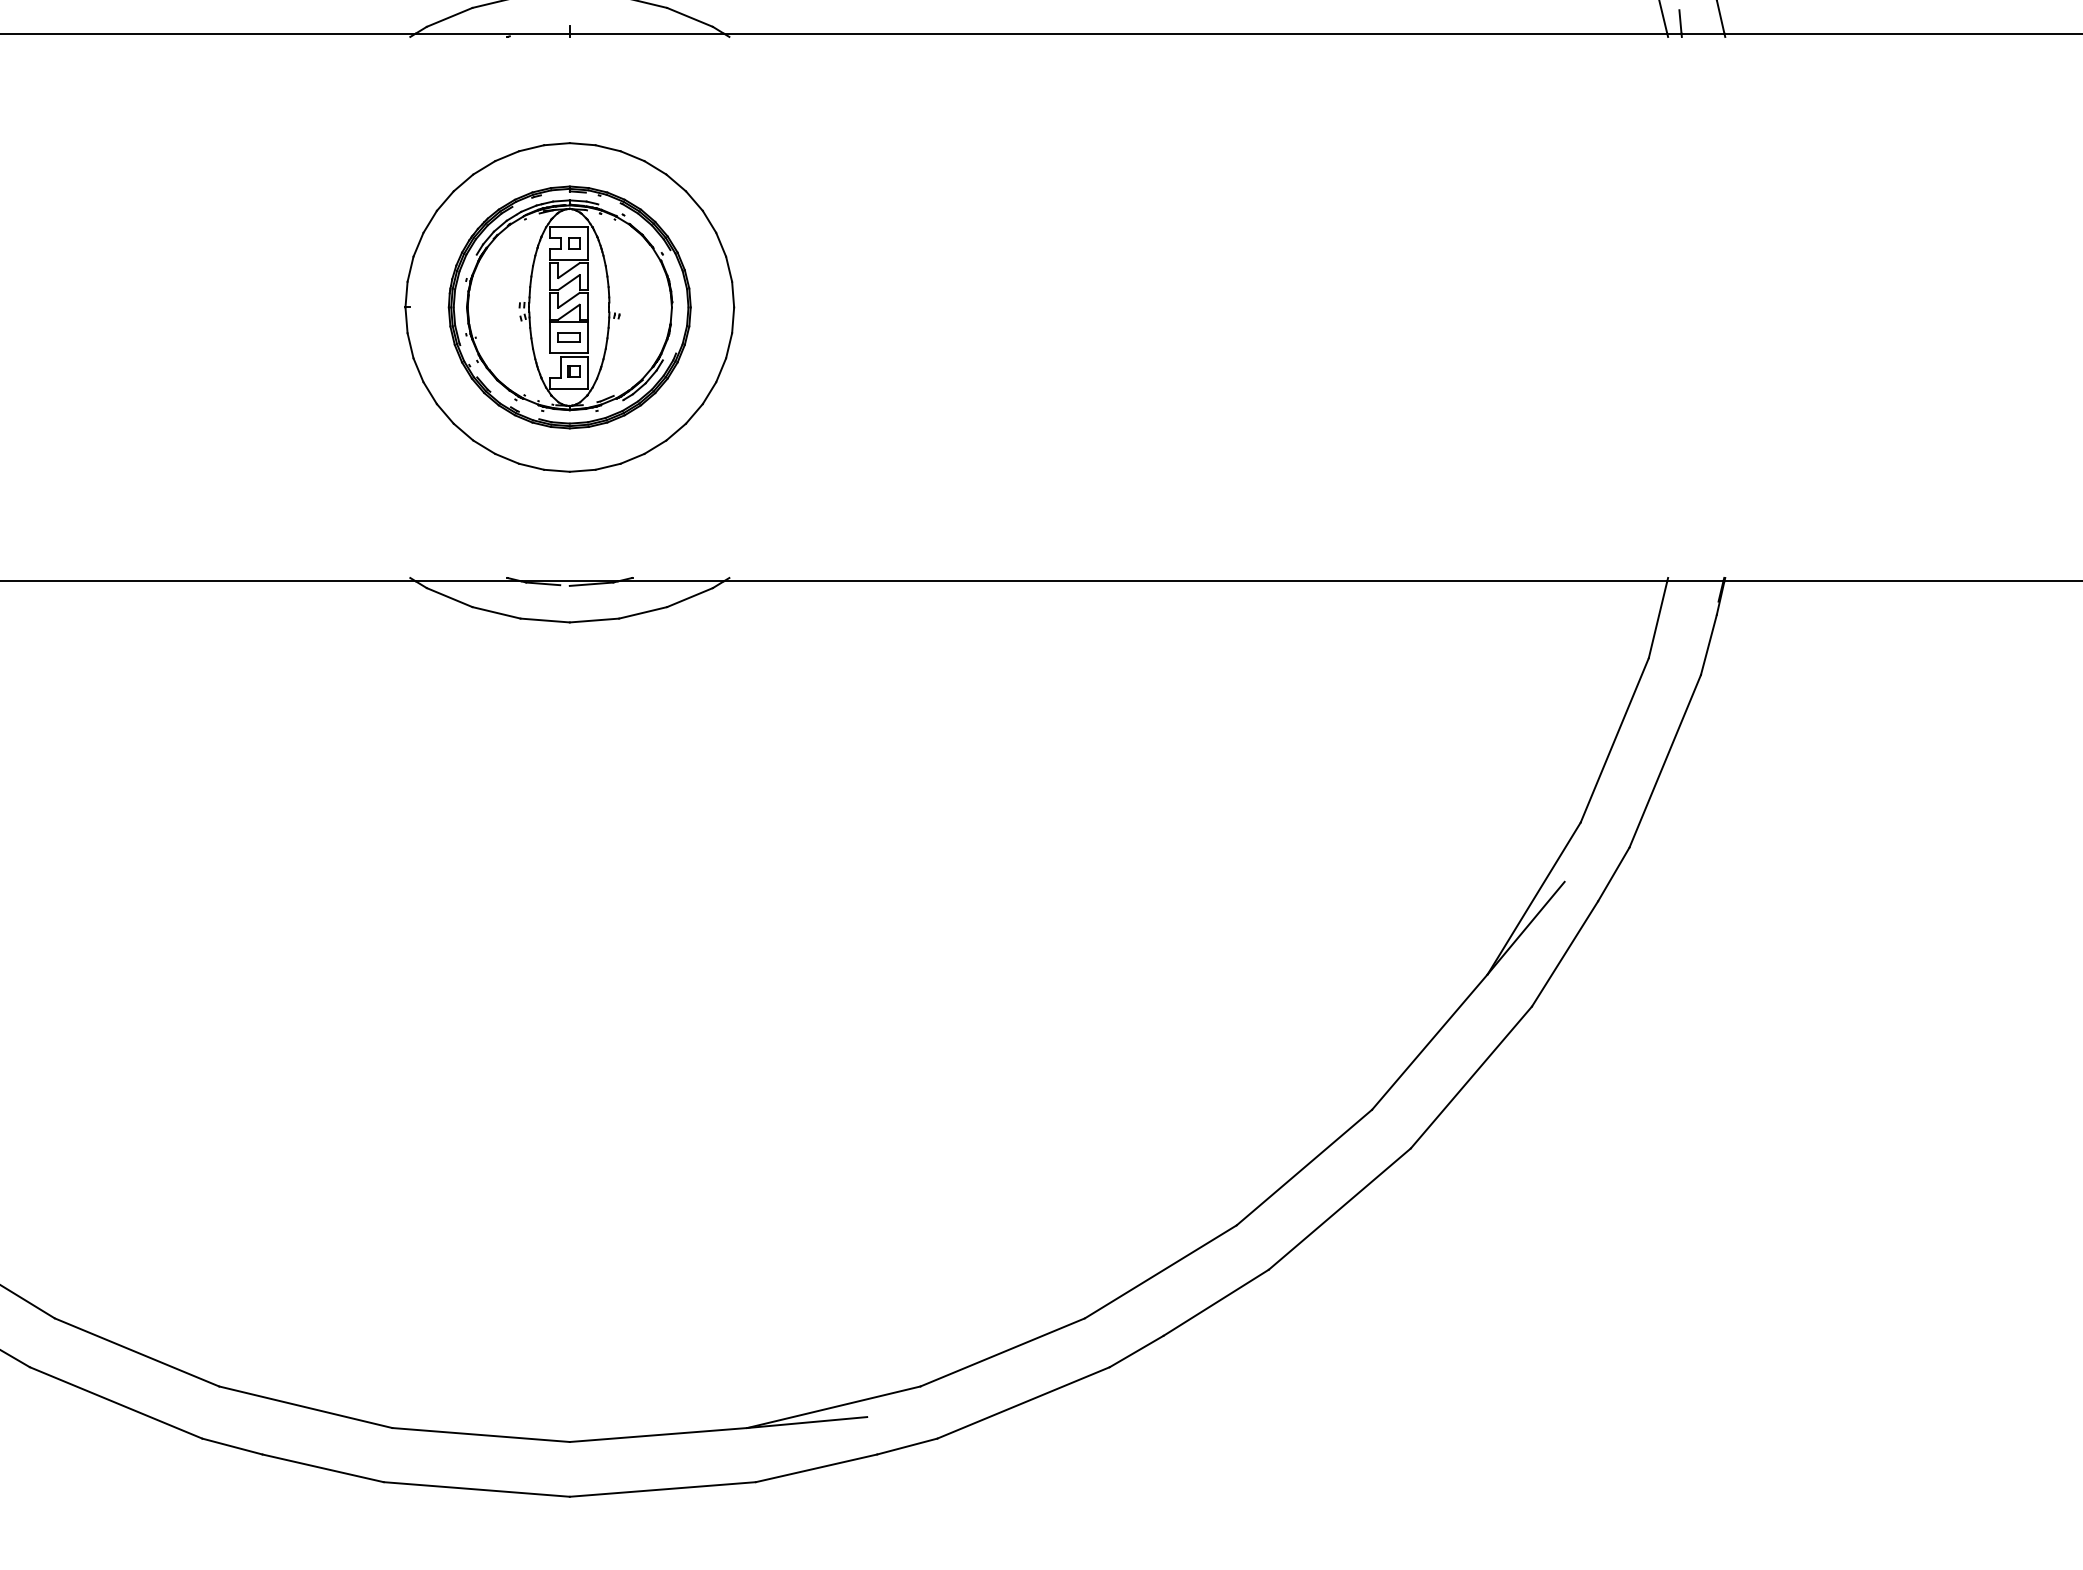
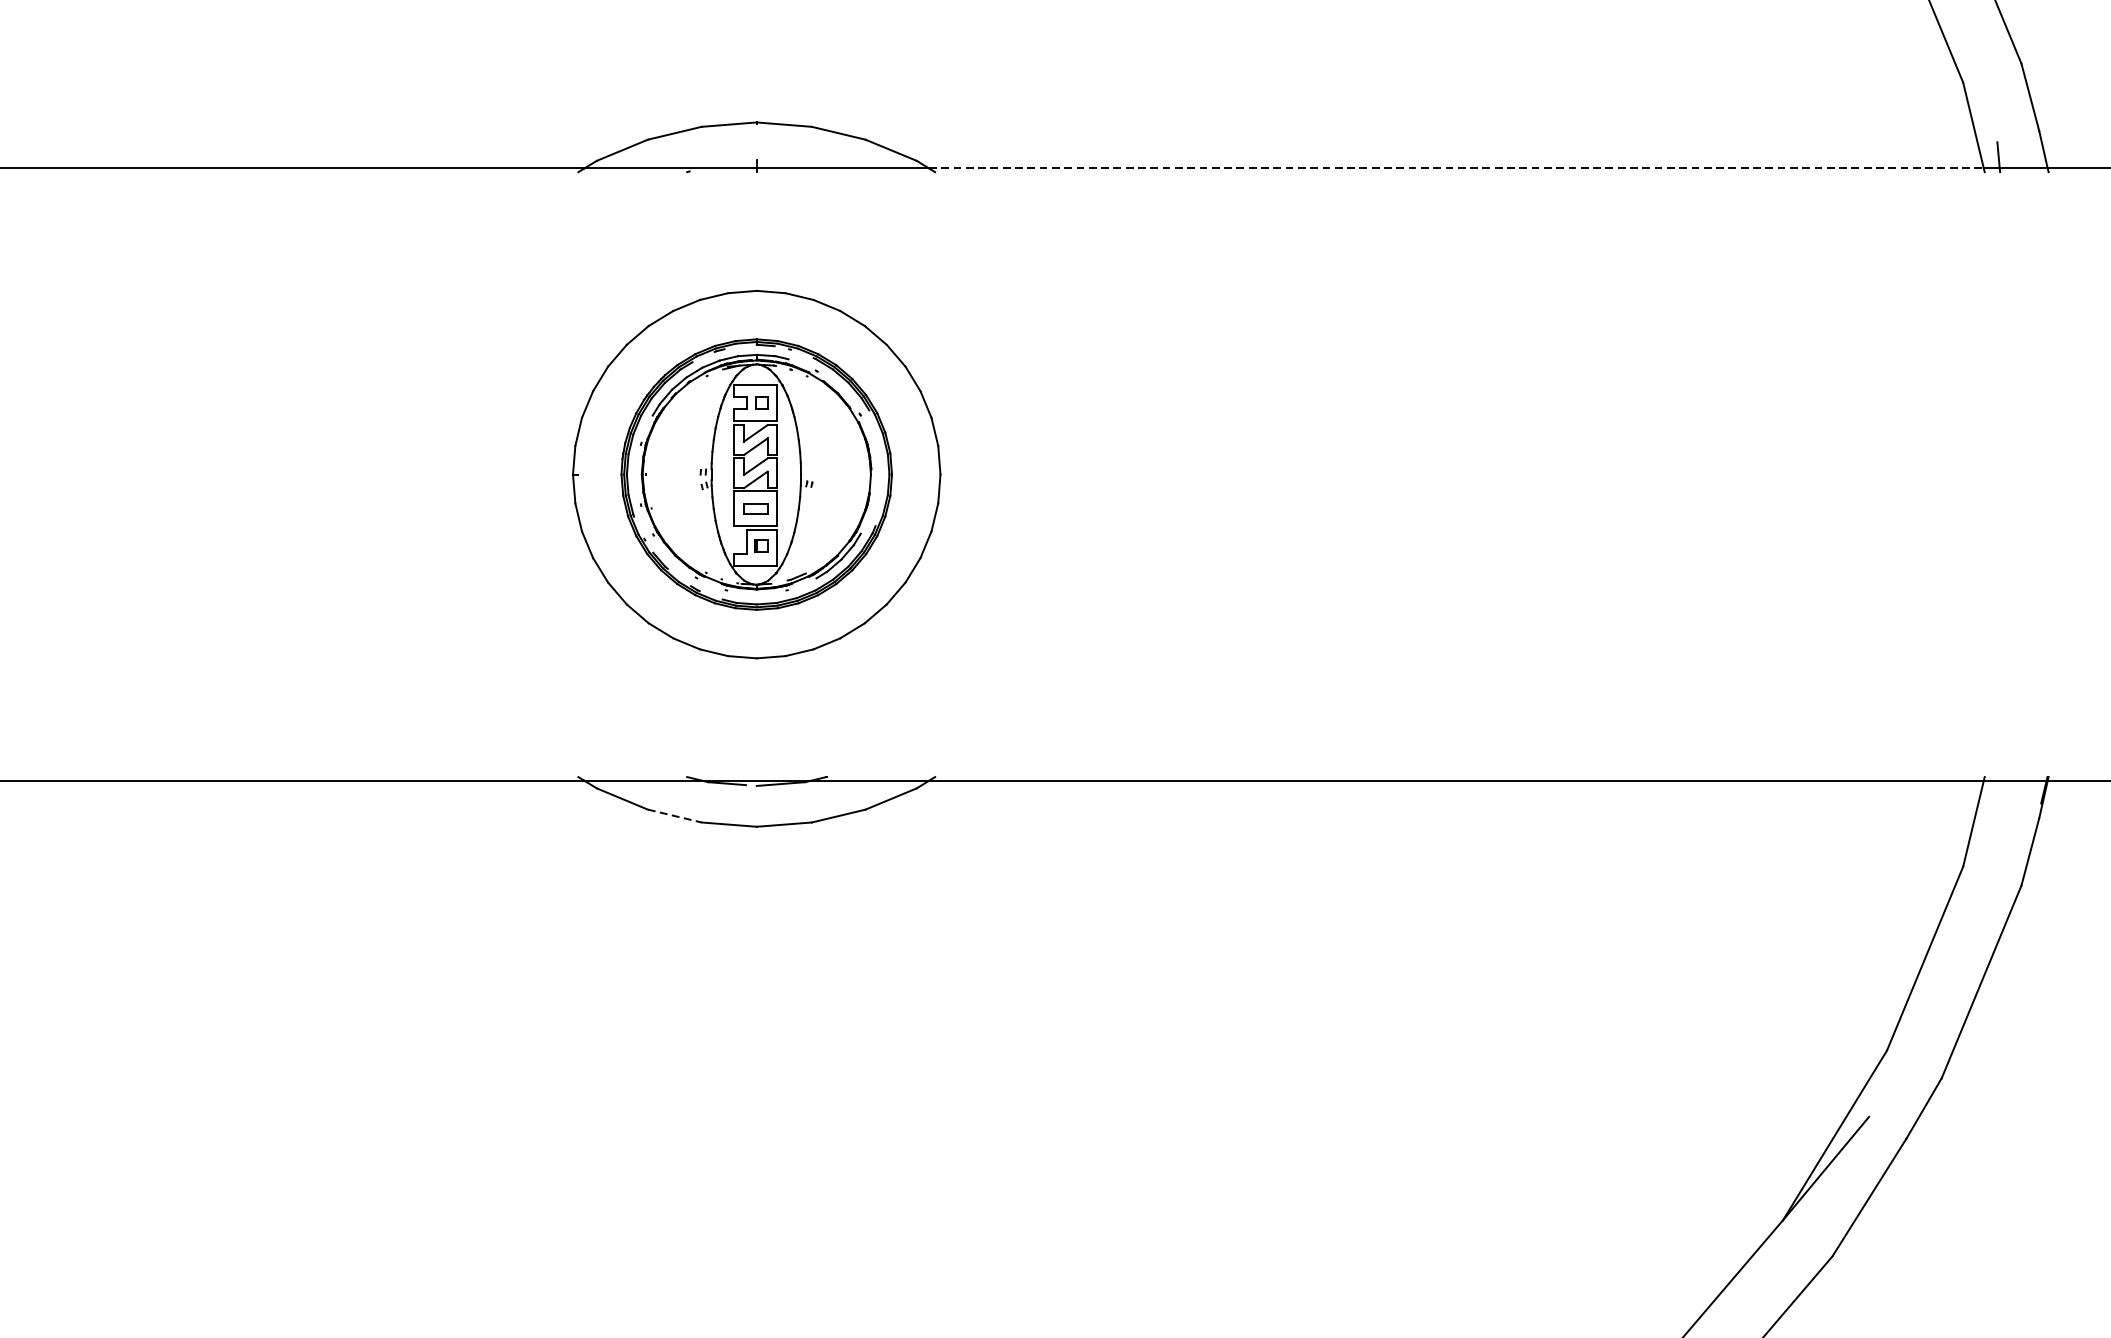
line: (1195, 33) -> (1456, 168), solid -> dashed
line: (496, 612) -> (674, 815), solid -> dashed

